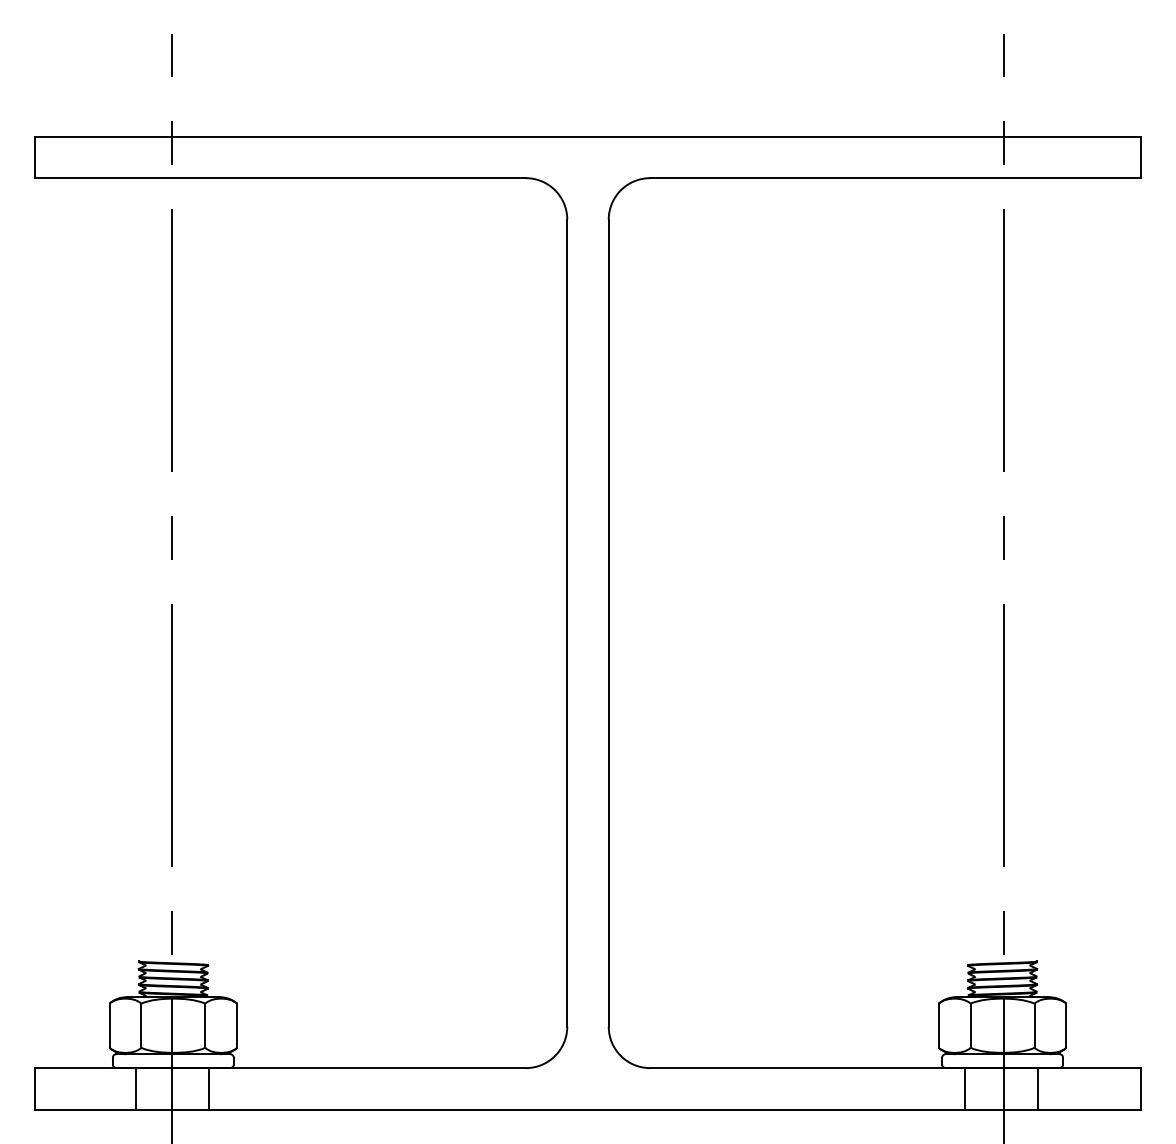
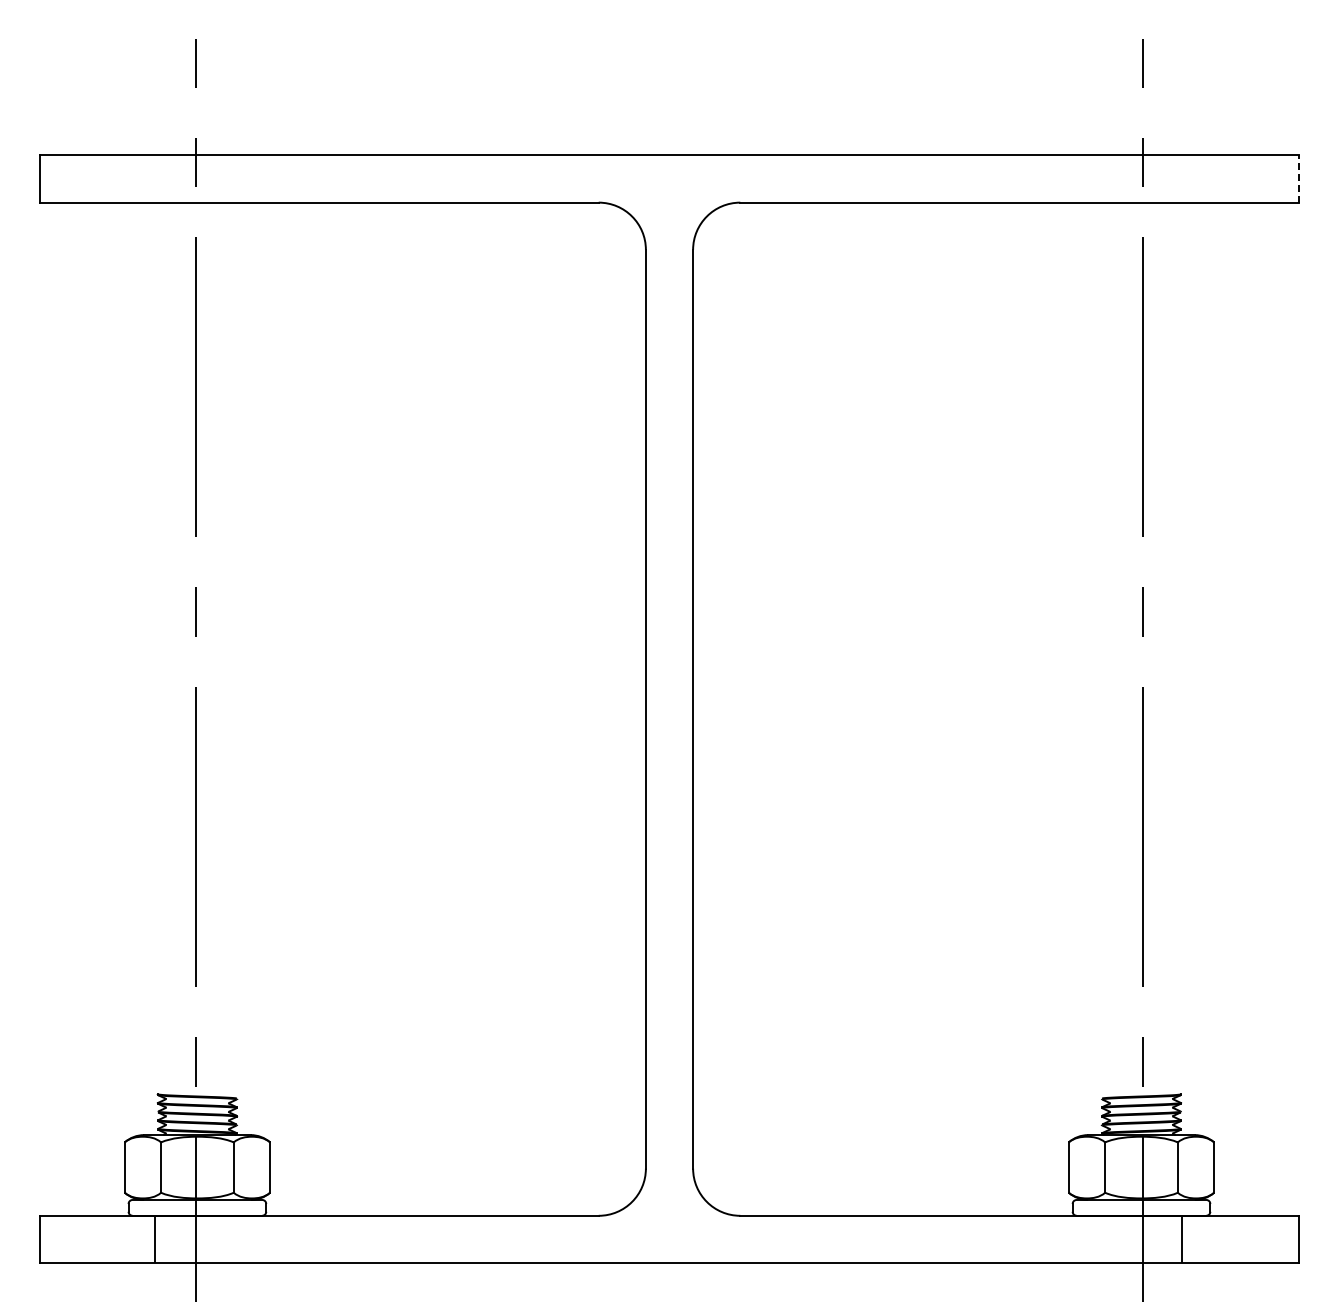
line: (1140, 157) -> (1298, 179), solid -> dashed
line: (208, 1088) -> (237, 1239), removed
line: (964, 1088) -> (1098, 1239), removed

